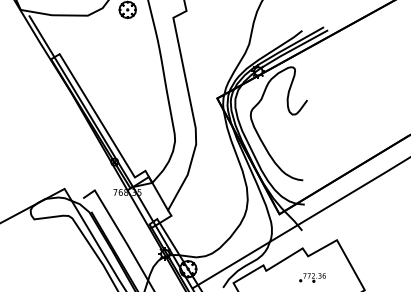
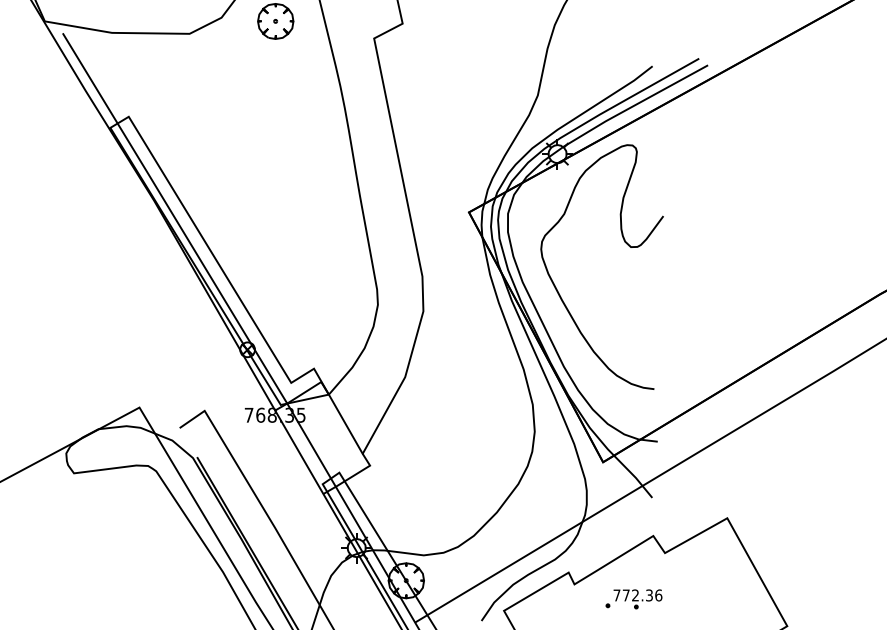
part: (312, 277) -> (633, 598), moved

